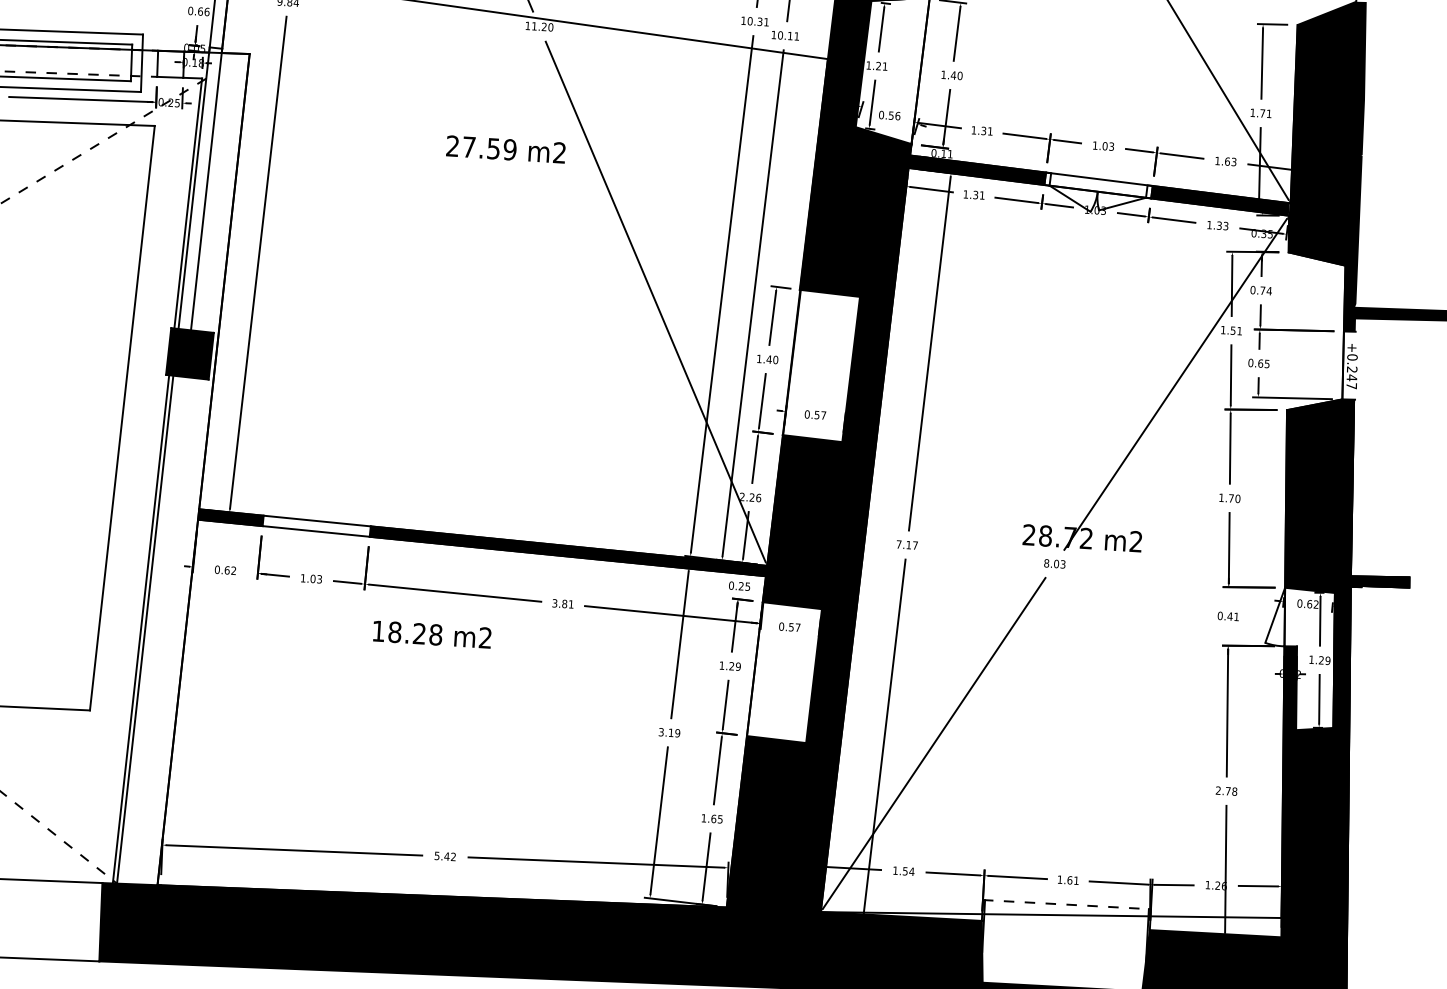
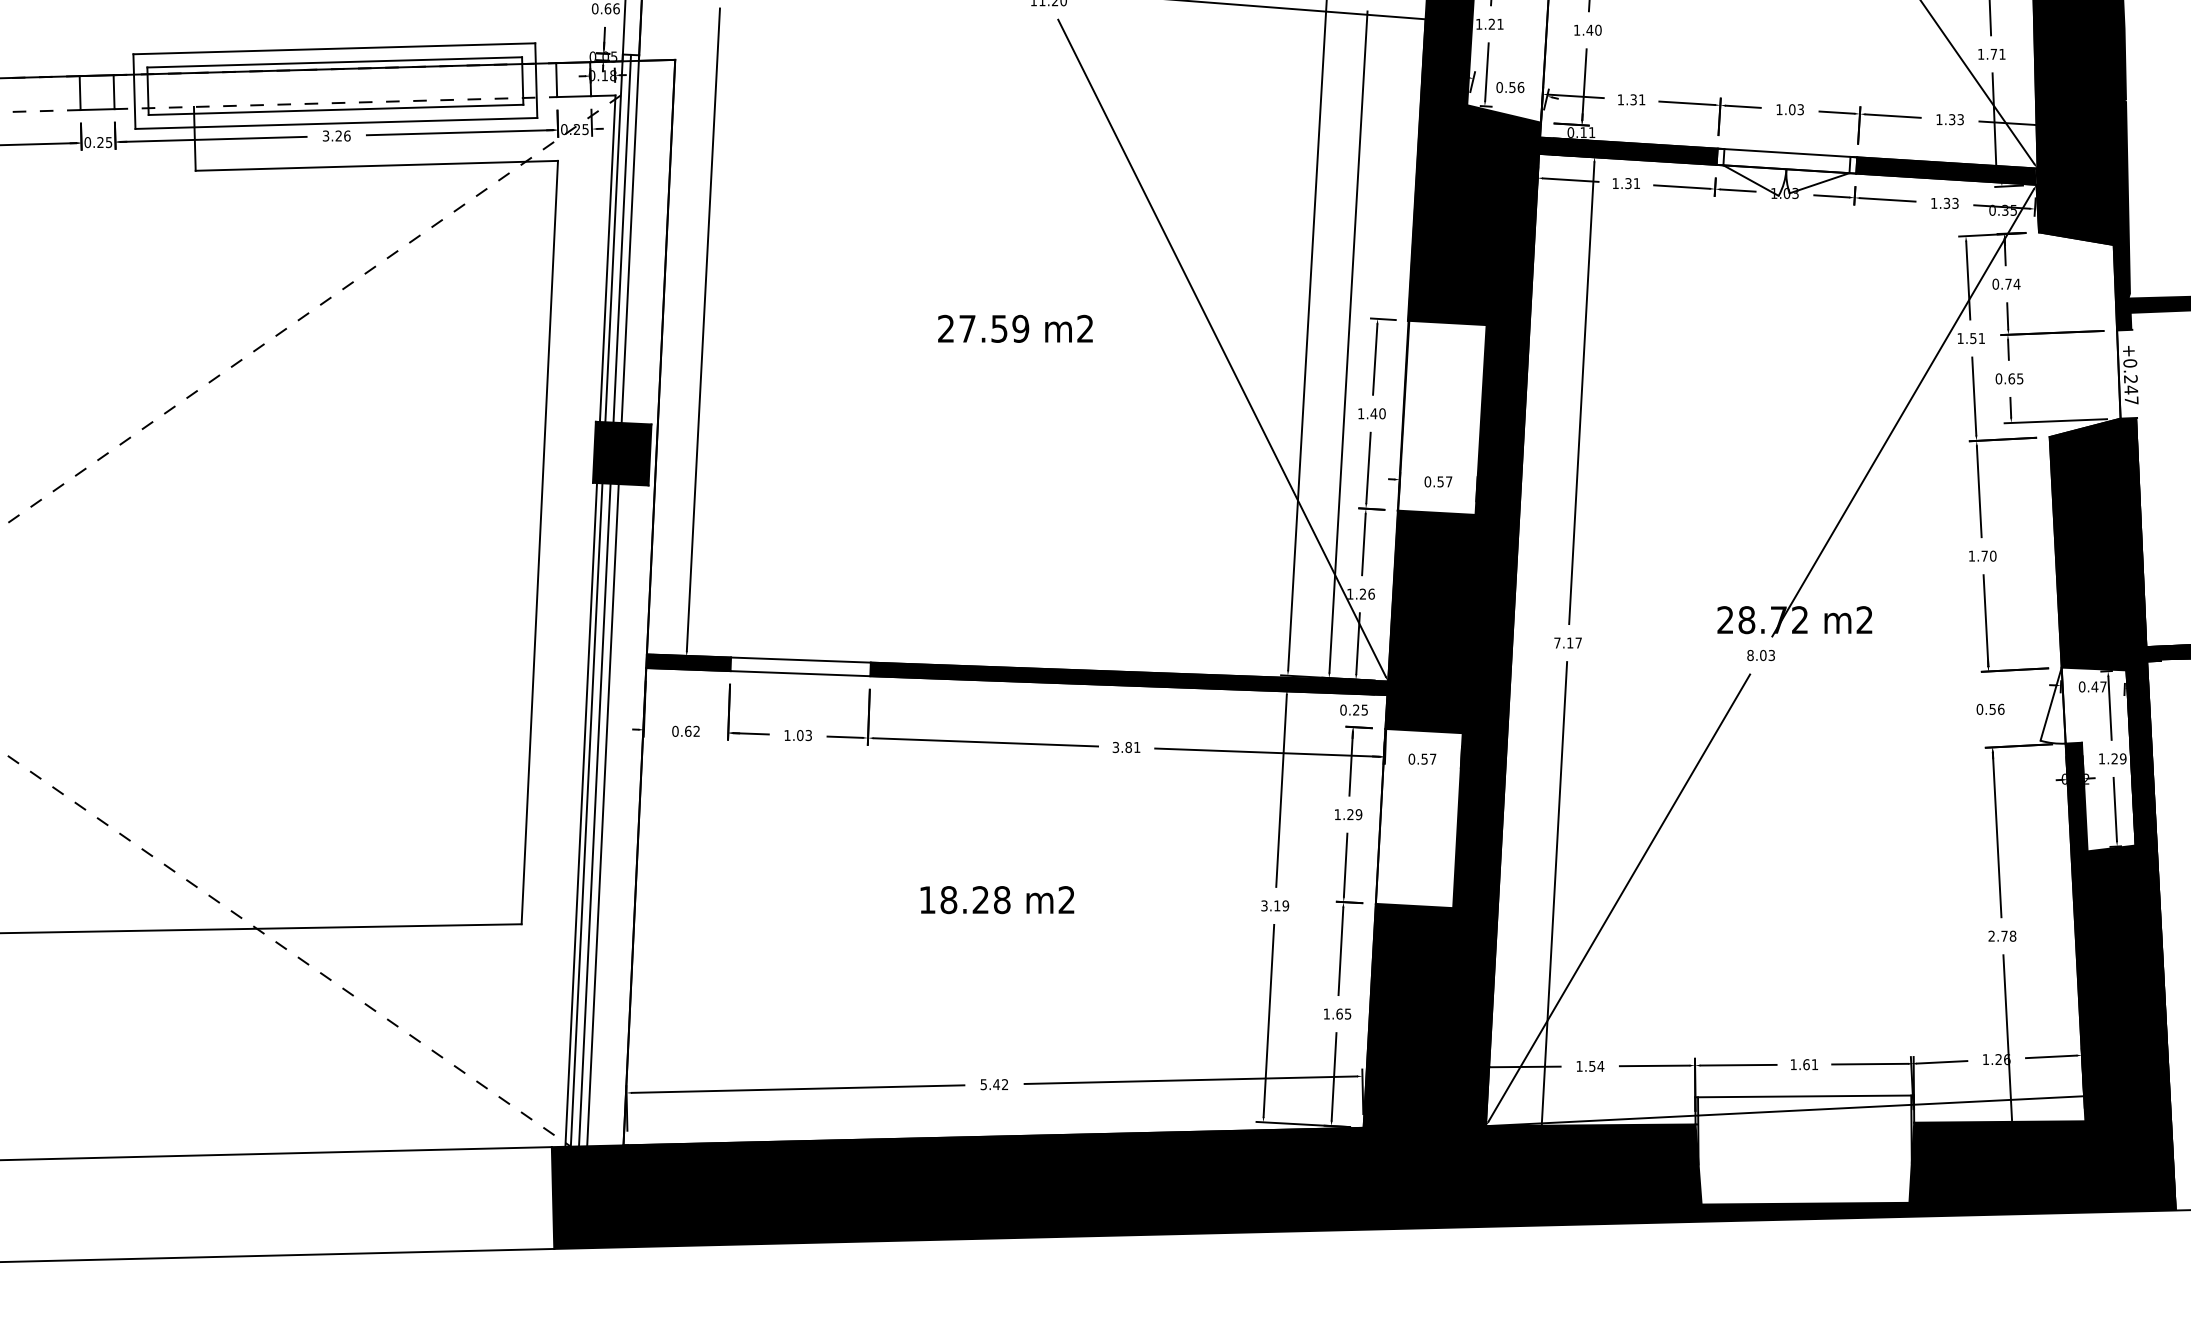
text: (506, 149) -> (1015, 328), moved
text: (1227, 161) -> (1952, 119), 1.63 -> 1.33
line: (200, 188) -> (622, 238), added
text: (742, 496) -> (1350, 593), 2.26 -> 1.26
text: (1312, 604) -> (2098, 686), 0.62 -> 0.47
text: (1233, 616) -> (1996, 708), 0.41 -> 0.56
line: (151, 629) -> (594, 814), added
line: (157, 630) -> (602, 815), added
text: (432, 635) -> (997, 900), moved
line: (1067, 904) -> (1805, 1096), dashed -> solid

